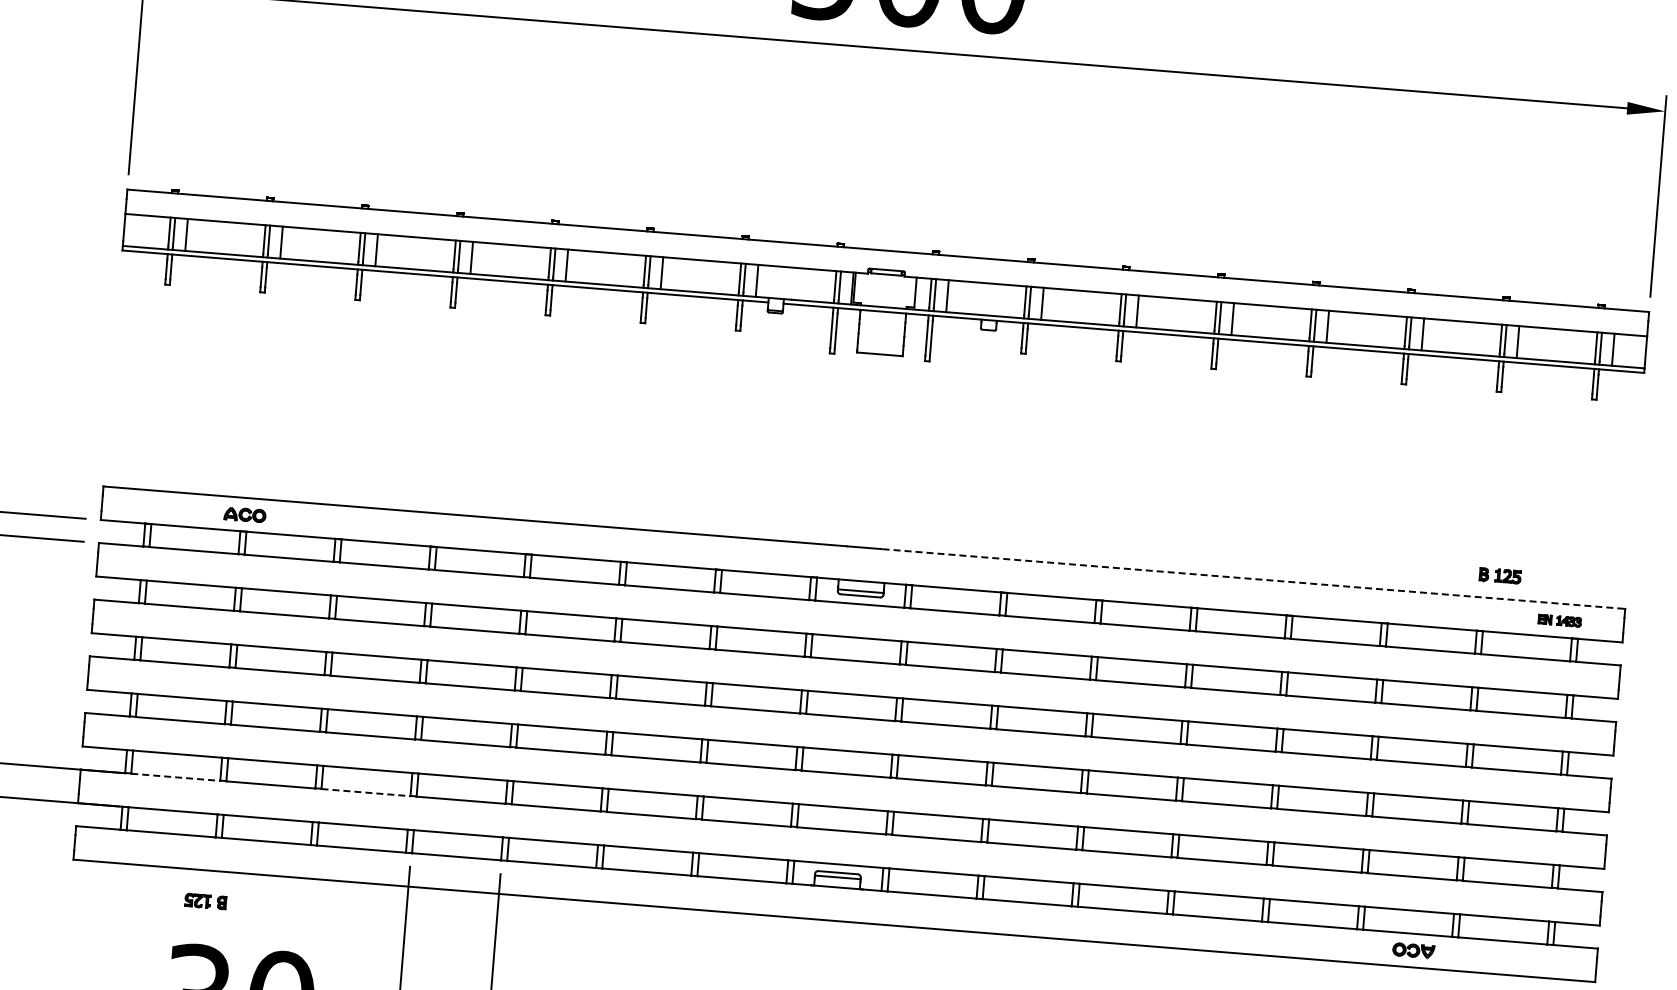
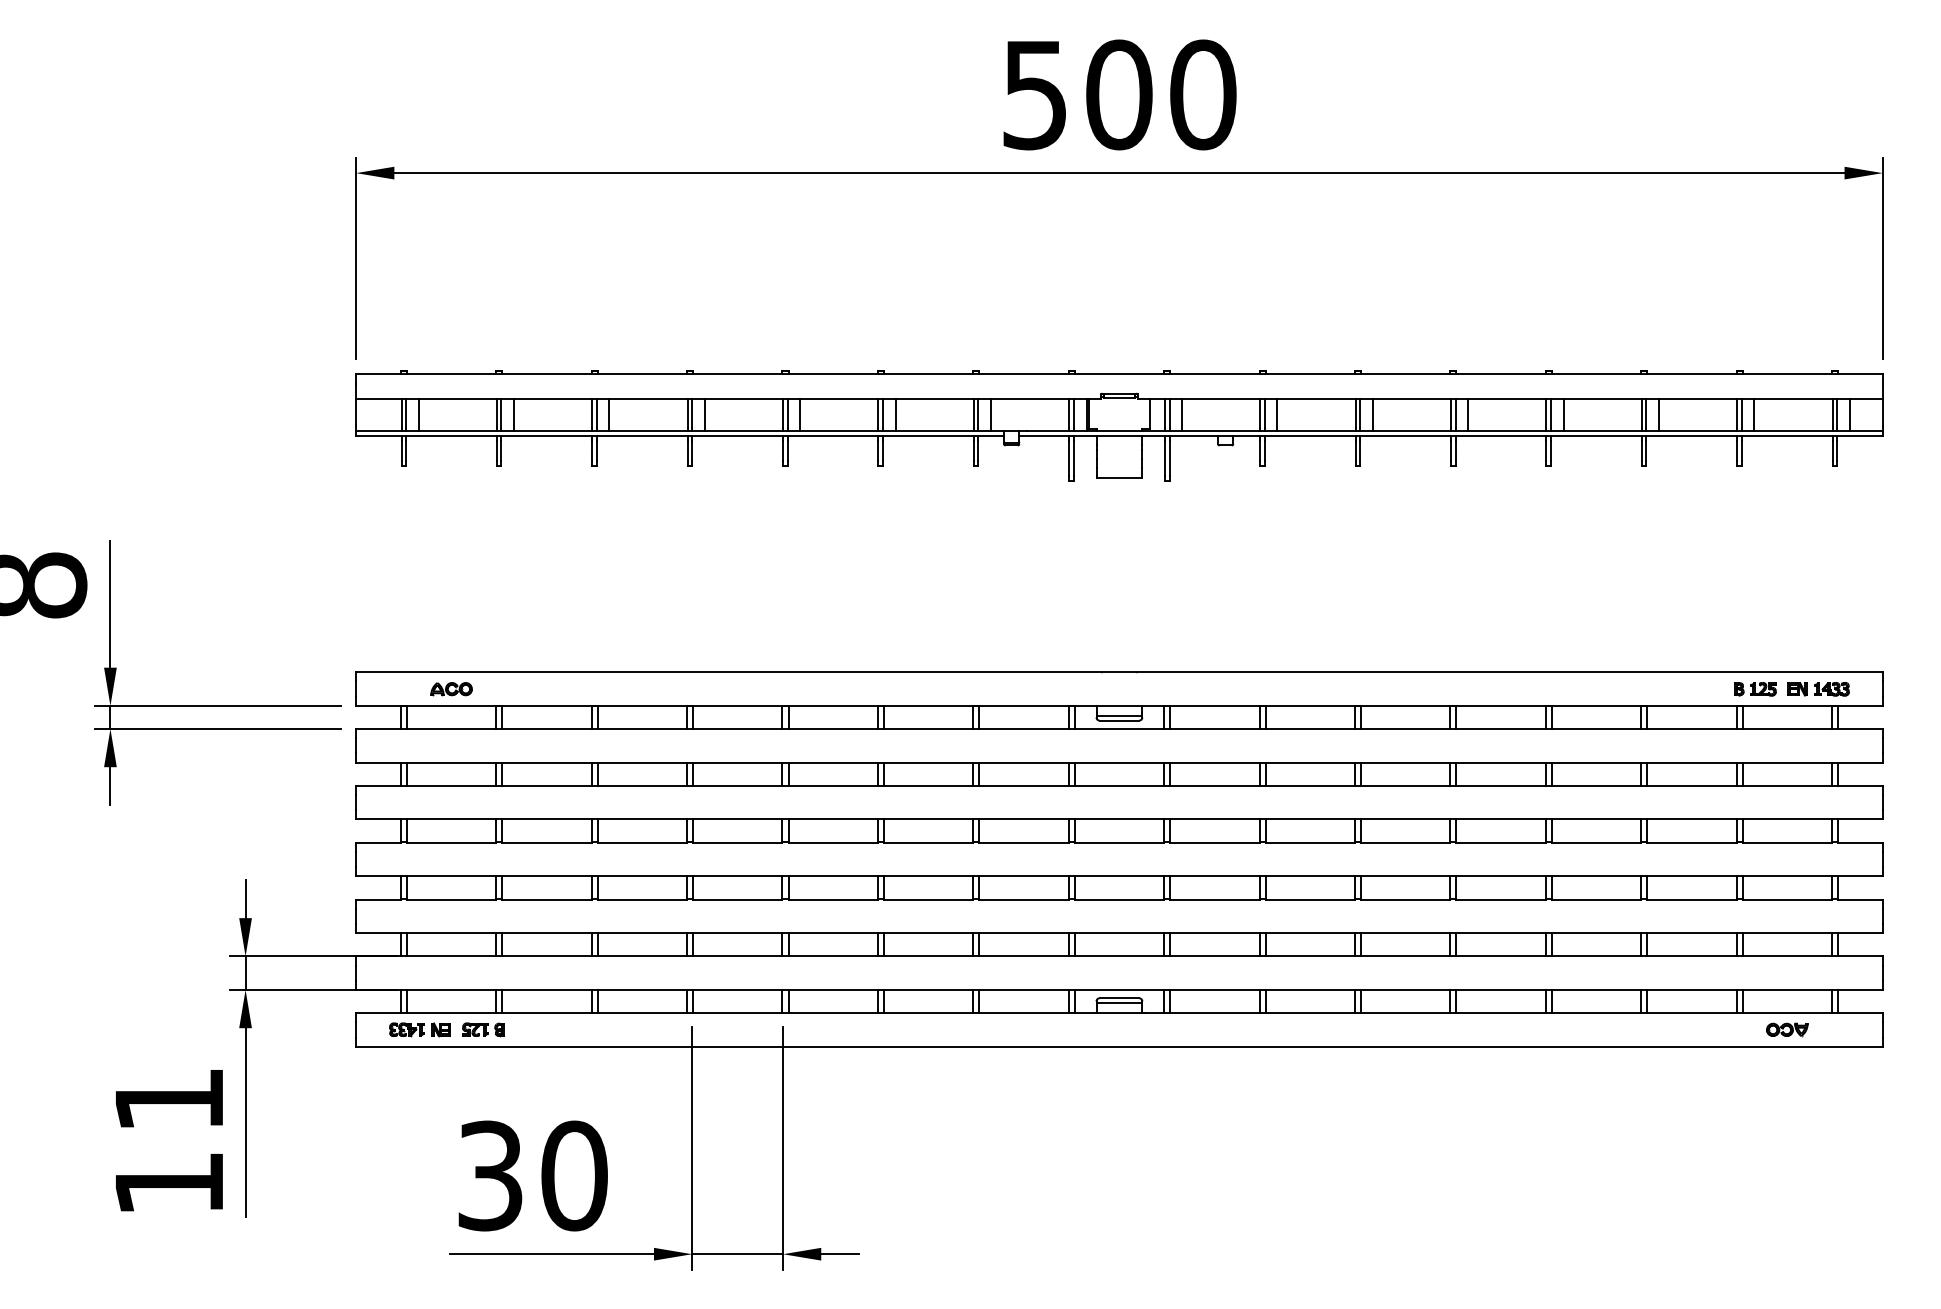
part: (245, 515) -> (451, 689), moved
part: (1500, 576) -> (1755, 689), moved
line: (1254, 579) -> (1510, 672), dashed -> solid
part: (1559, 620) -> (1818, 689), size x1.43
line: (175, 777) -> (451, 956), dashed -> solid
line: (366, 792) -> (642, 956), dashed -> solid
part: (138, 847) -> (419, 1029), added
part: (205, 901) -> (483, 1029), moved
part: (1413, 950) -> (1787, 1029), moved

